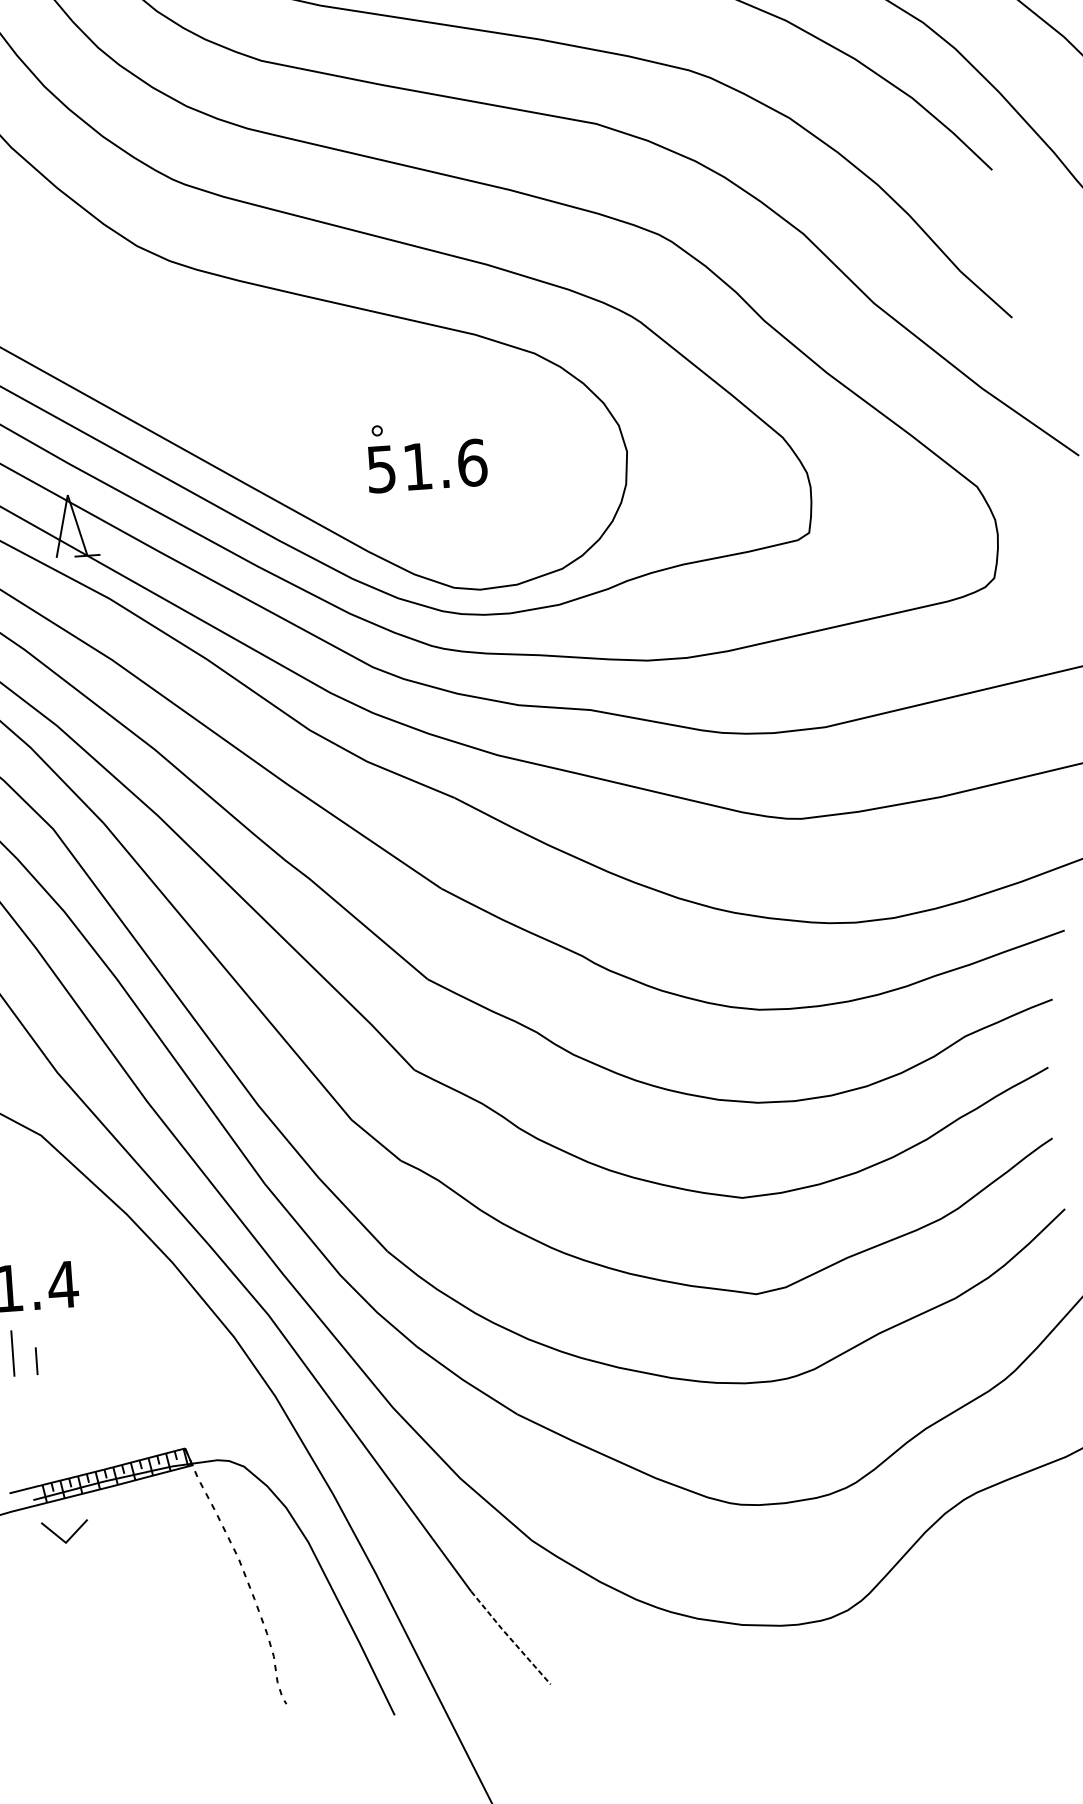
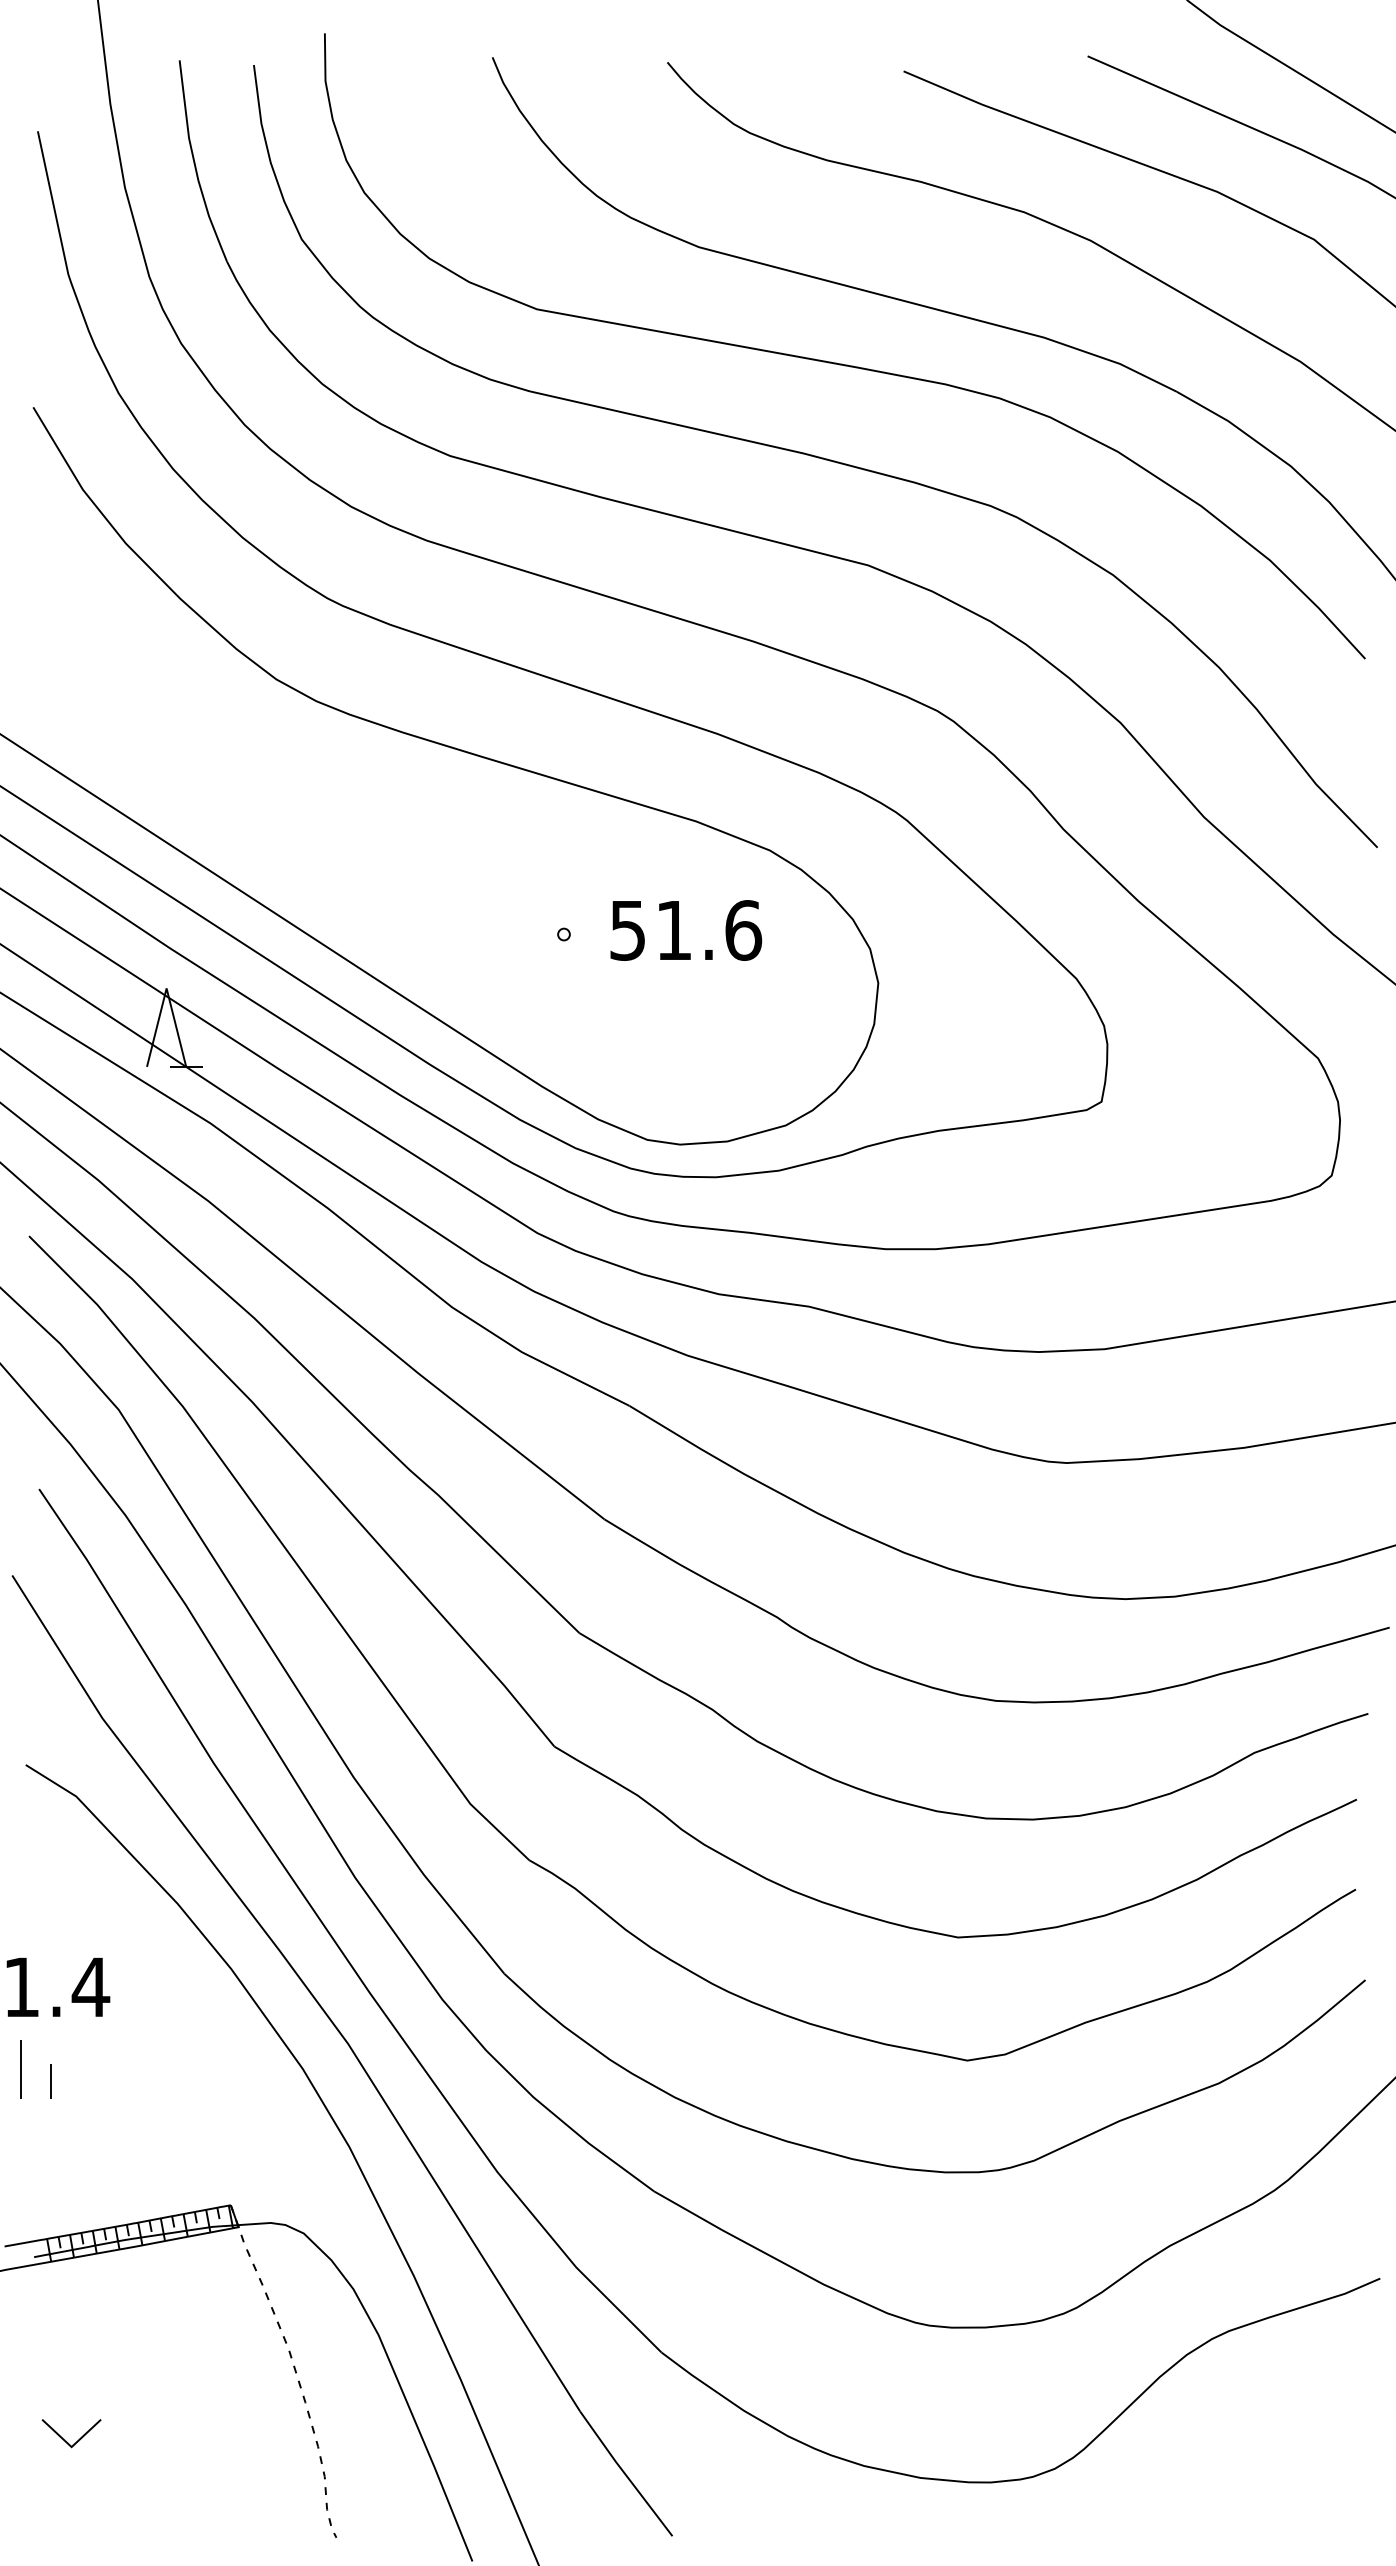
text: (427, 466) -> (686, 930), moved
part: (61, 1537) -> (66, 2440), moved
line: (510, 1638) -> (625, 2474), dashed -> solid

